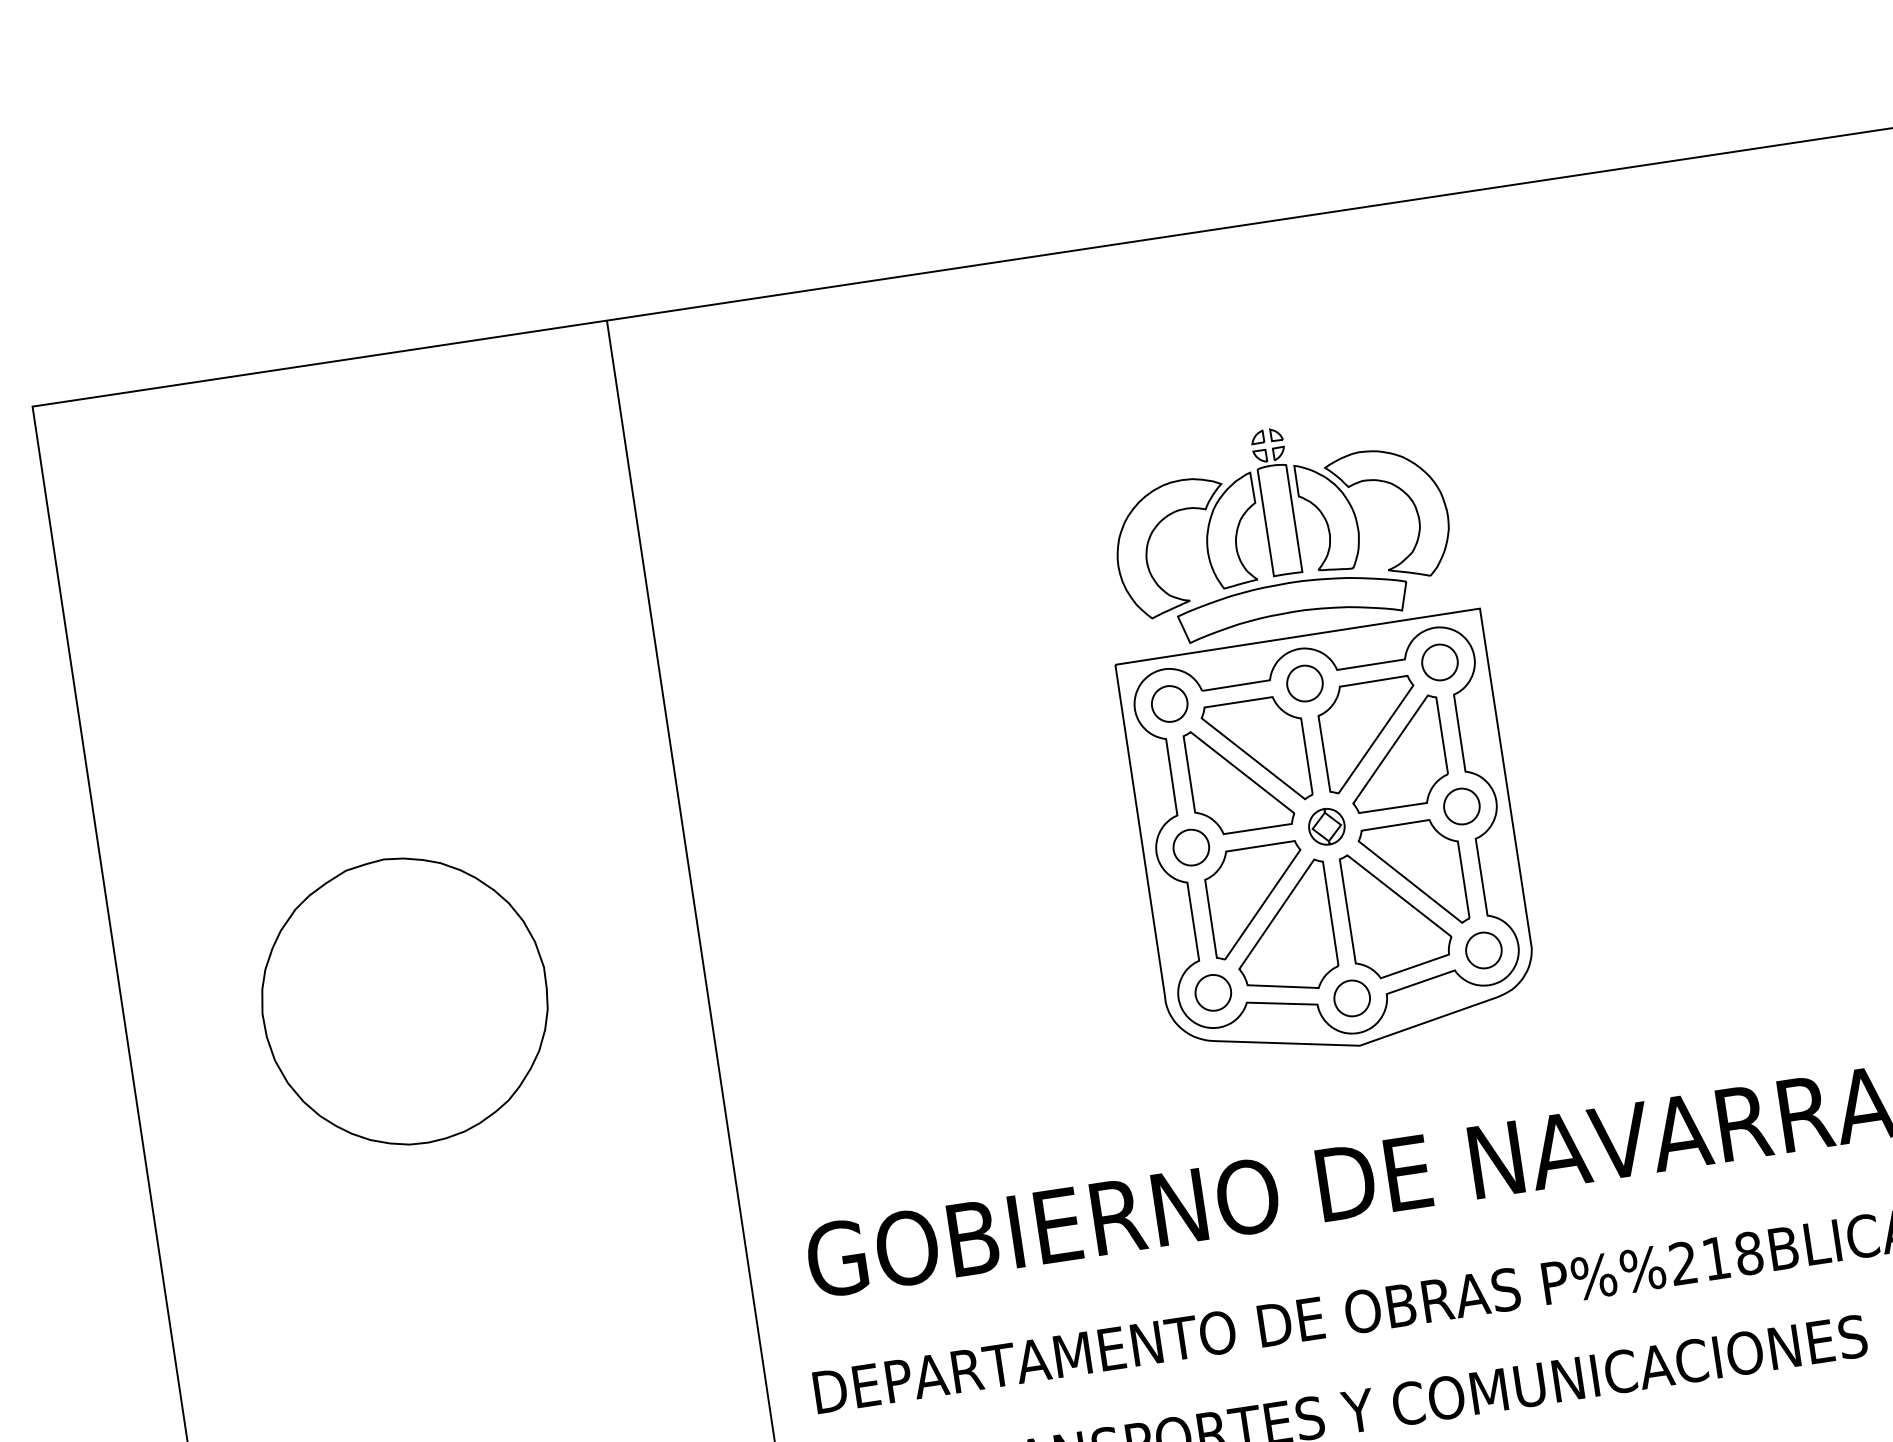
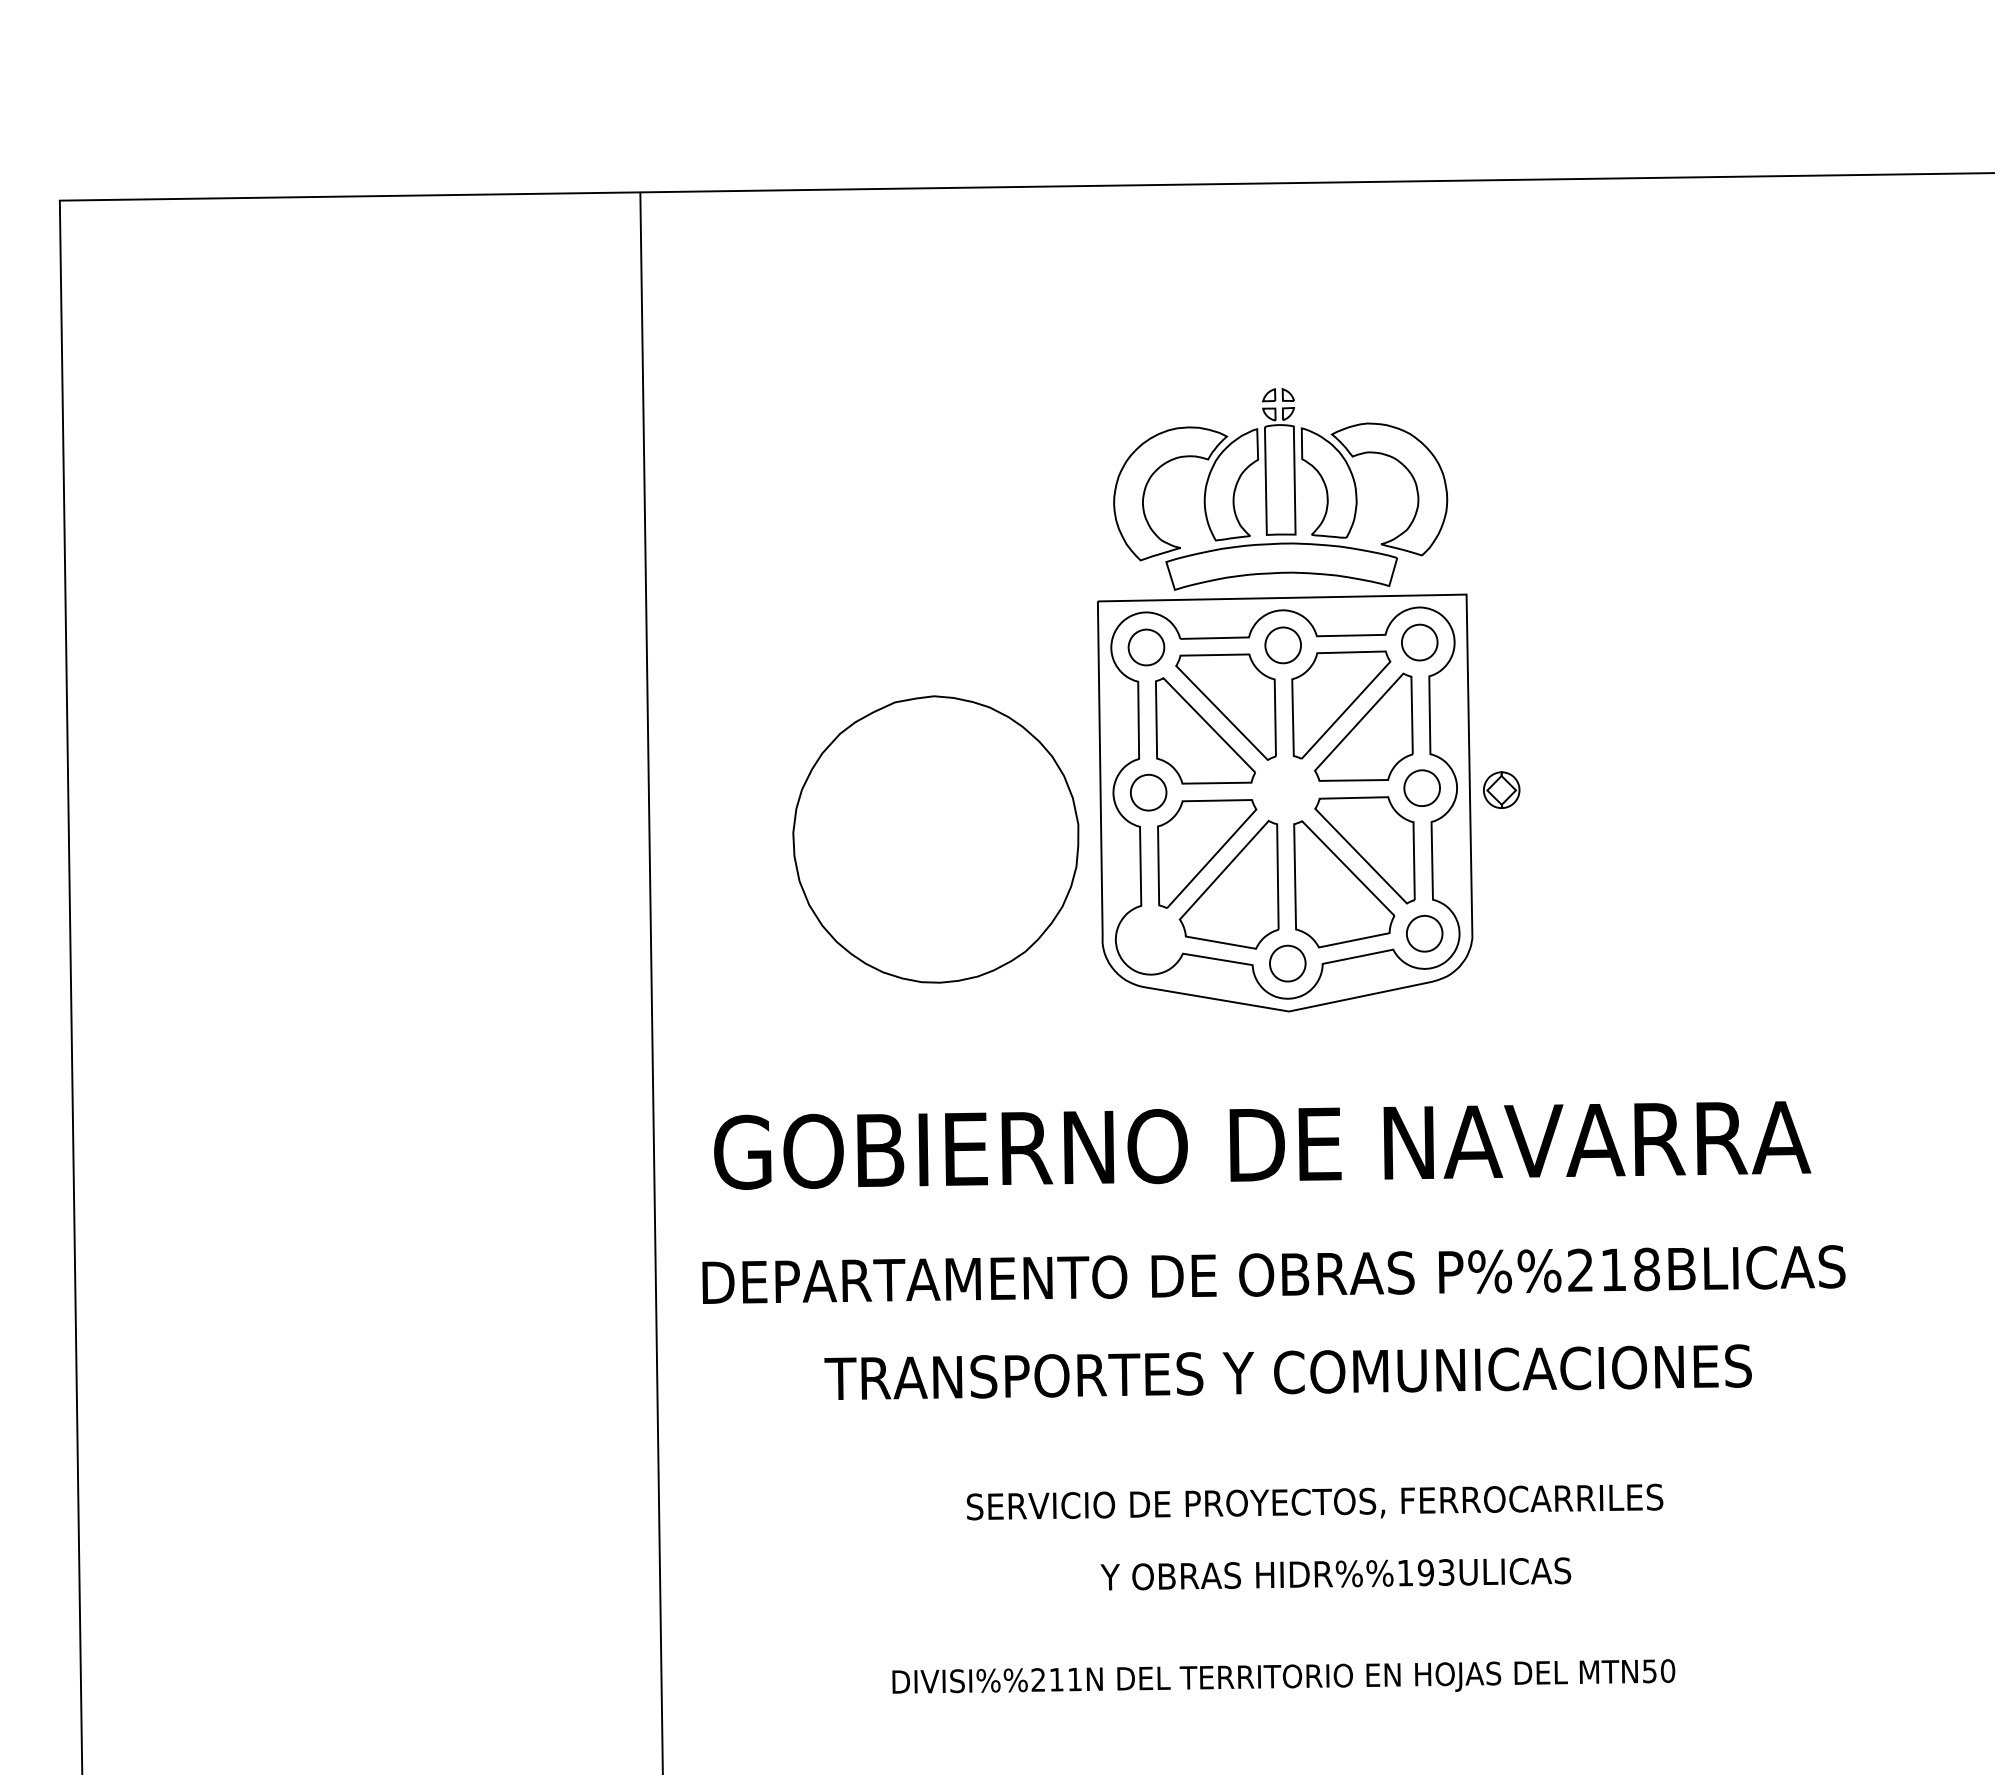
part: (1326, 826) -> (1501, 789), moved
part: (1212, 992) -> (1150, 939), removed
part: (404, 1001) -> (935, 839), moved

